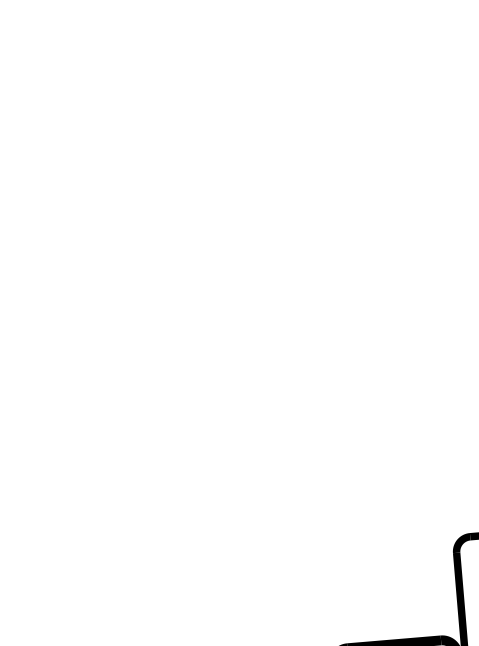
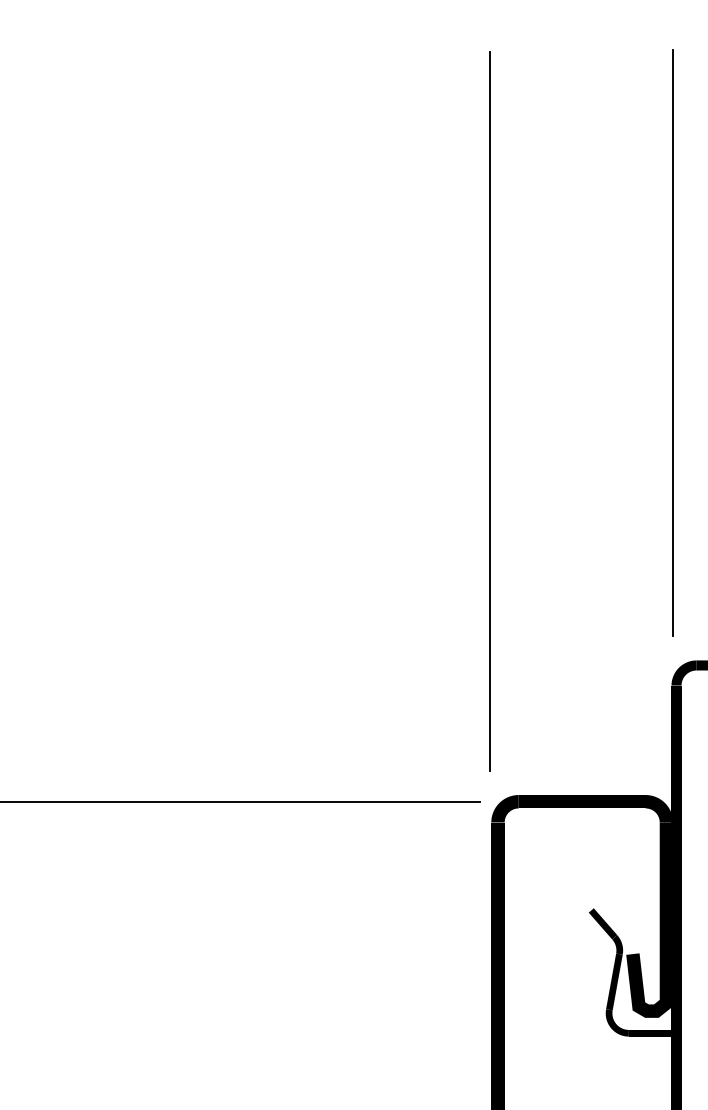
line: (433, 299) -> (673, 342), added
line: (301, 361) -> (489, 410), added

